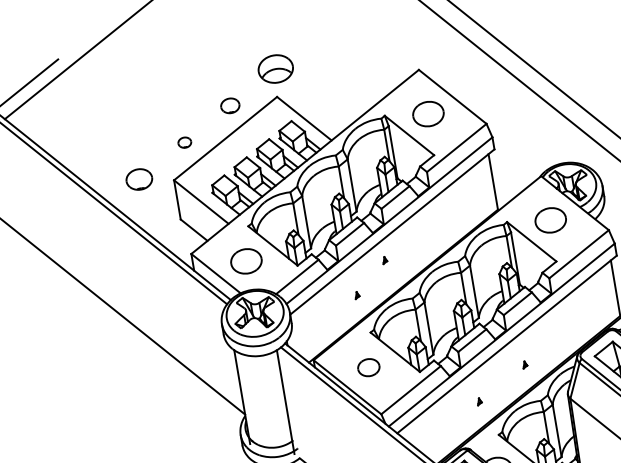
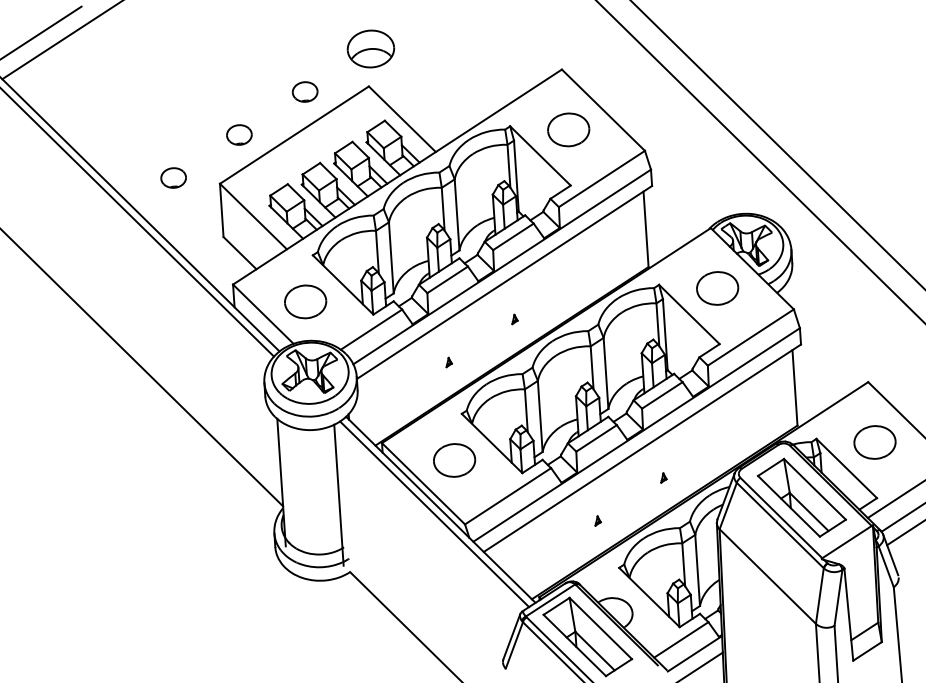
part: (184, 142) -> (239, 134), size x1.43
part: (139, 179) -> (173, 177), size x0.71
part: (384, 260) -> (514, 319), moved
part: (368, 367) -> (454, 460), size x1.43

